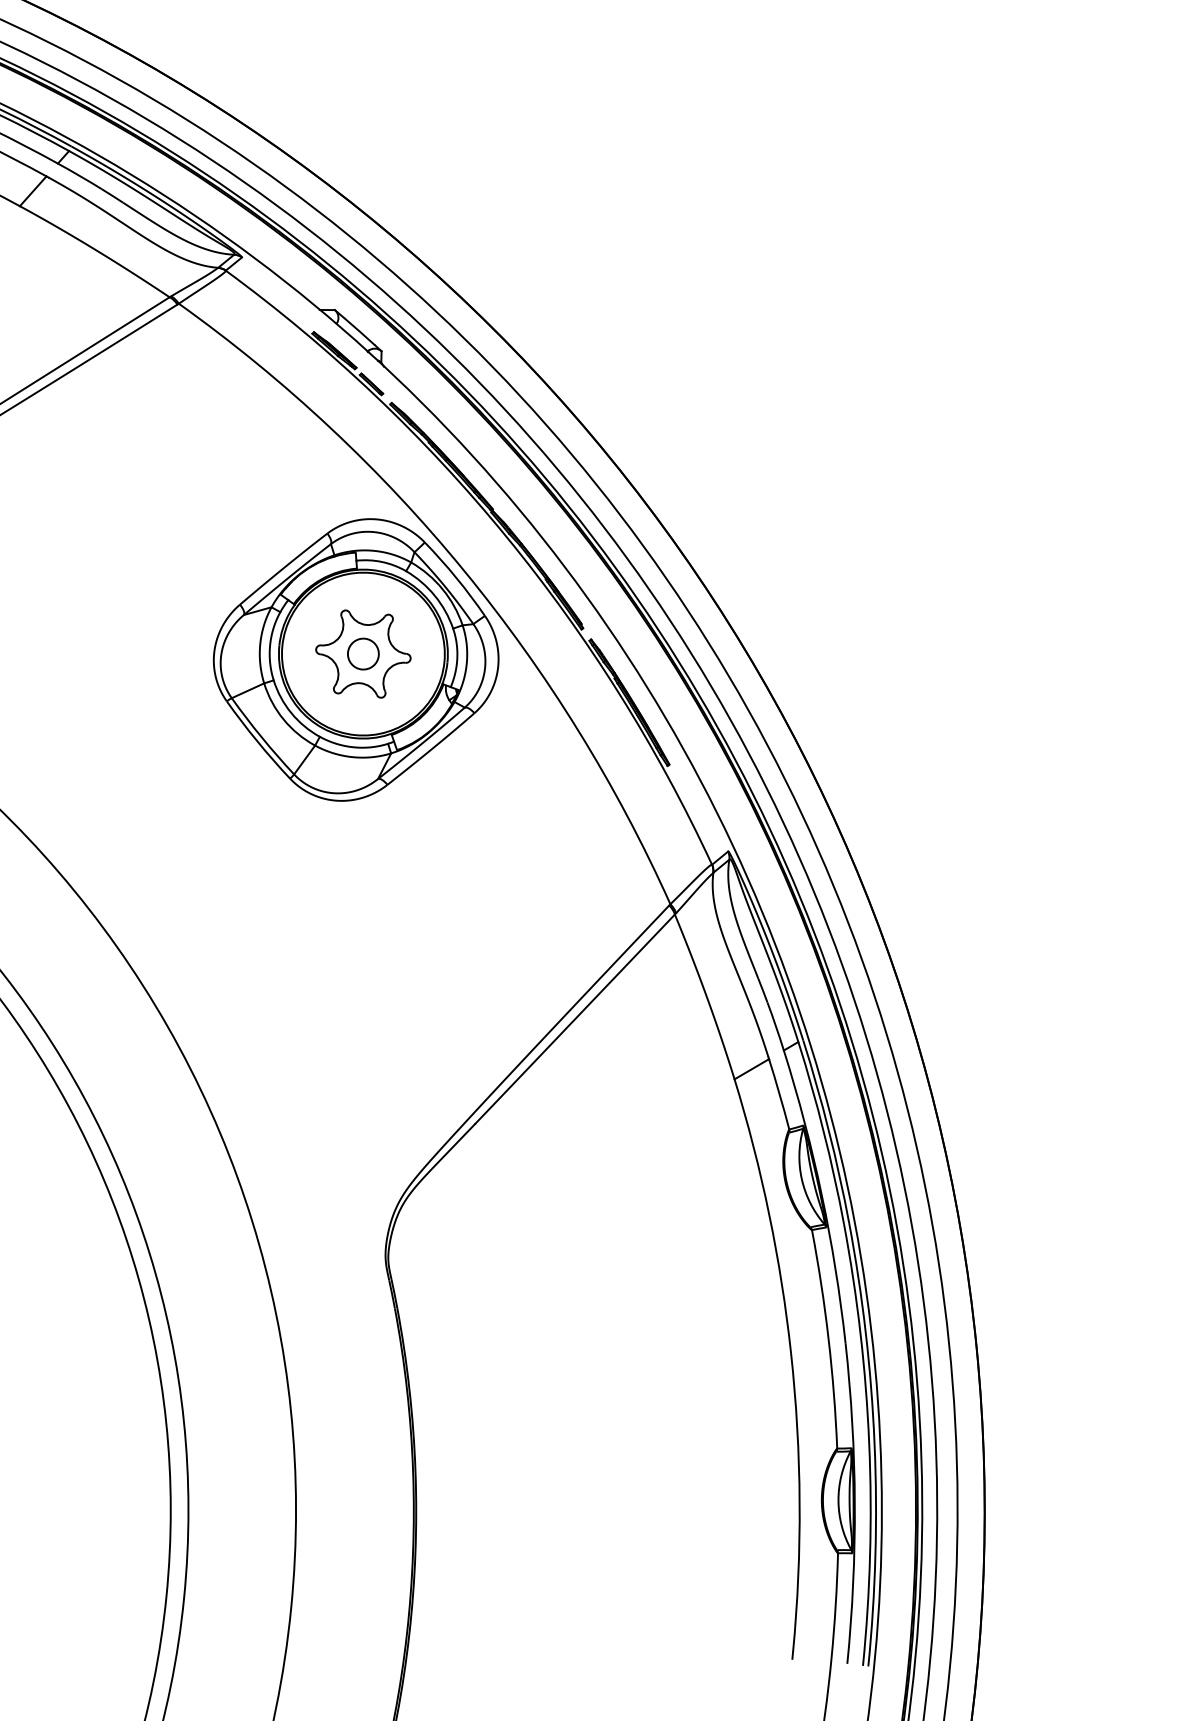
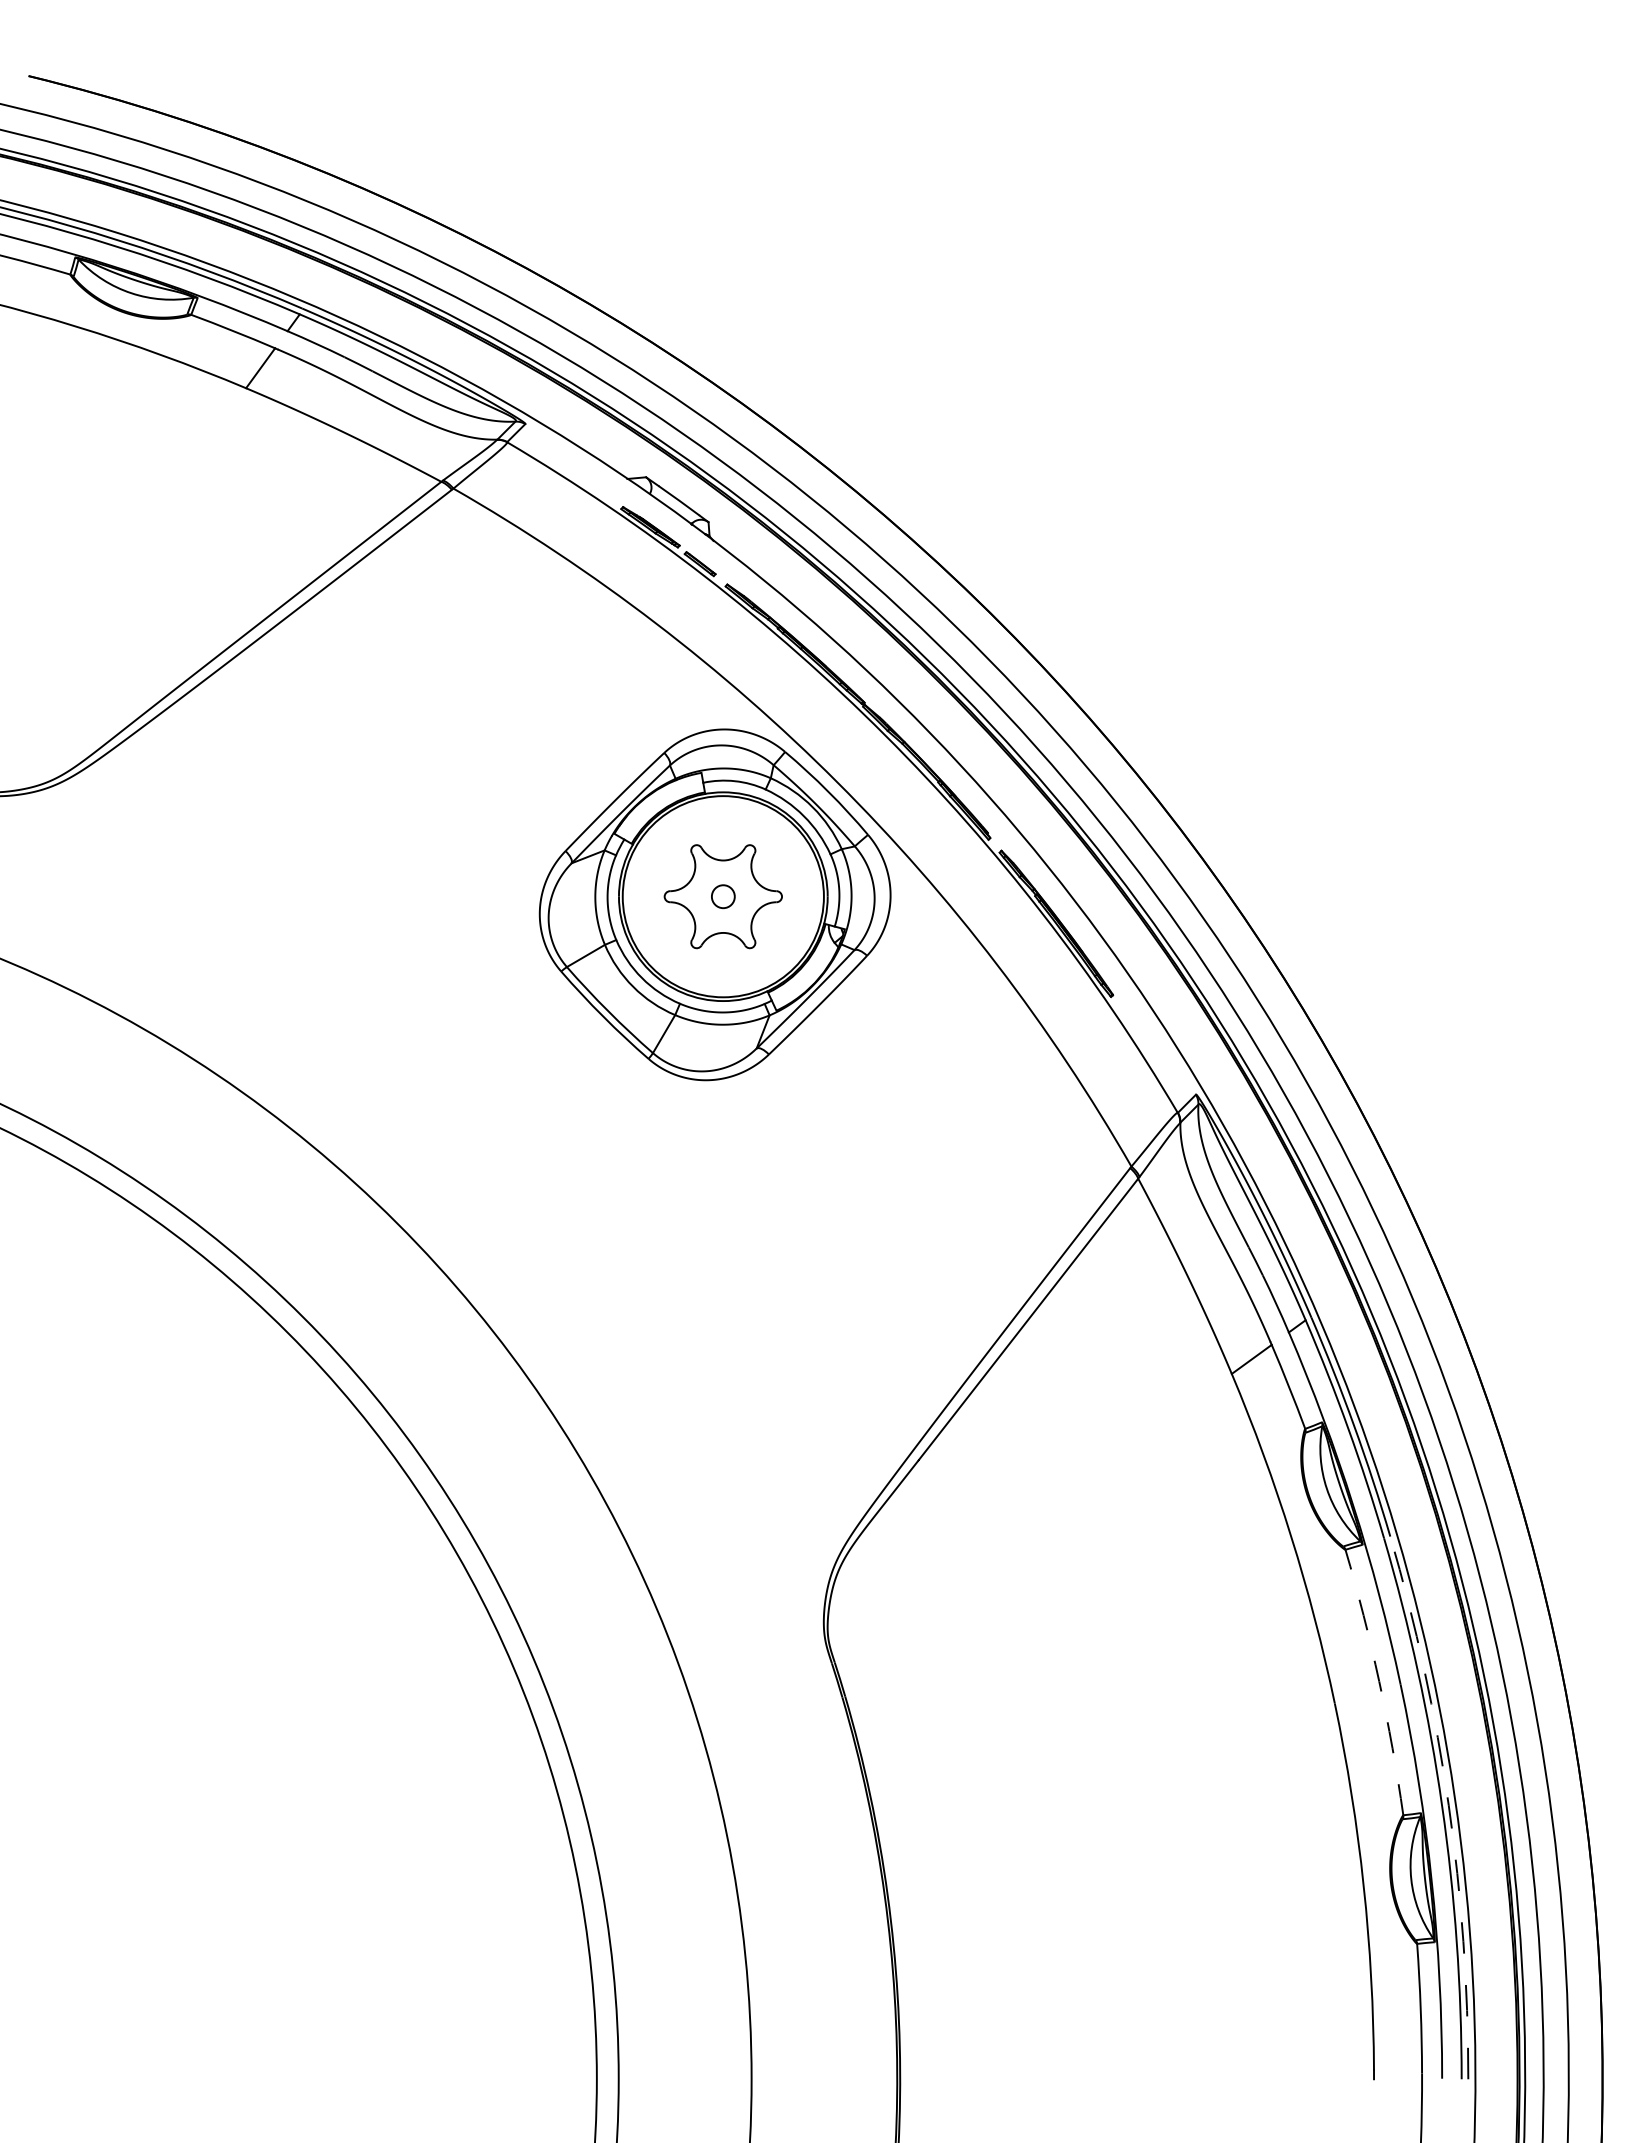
circle: (363, 653) -> (723, 896), size x0.6
arc: (828, 1338) -> (1379, 1681), solid -> dashed
arc: (874, 1444) -> (1448, 1805), solid -> dashed

